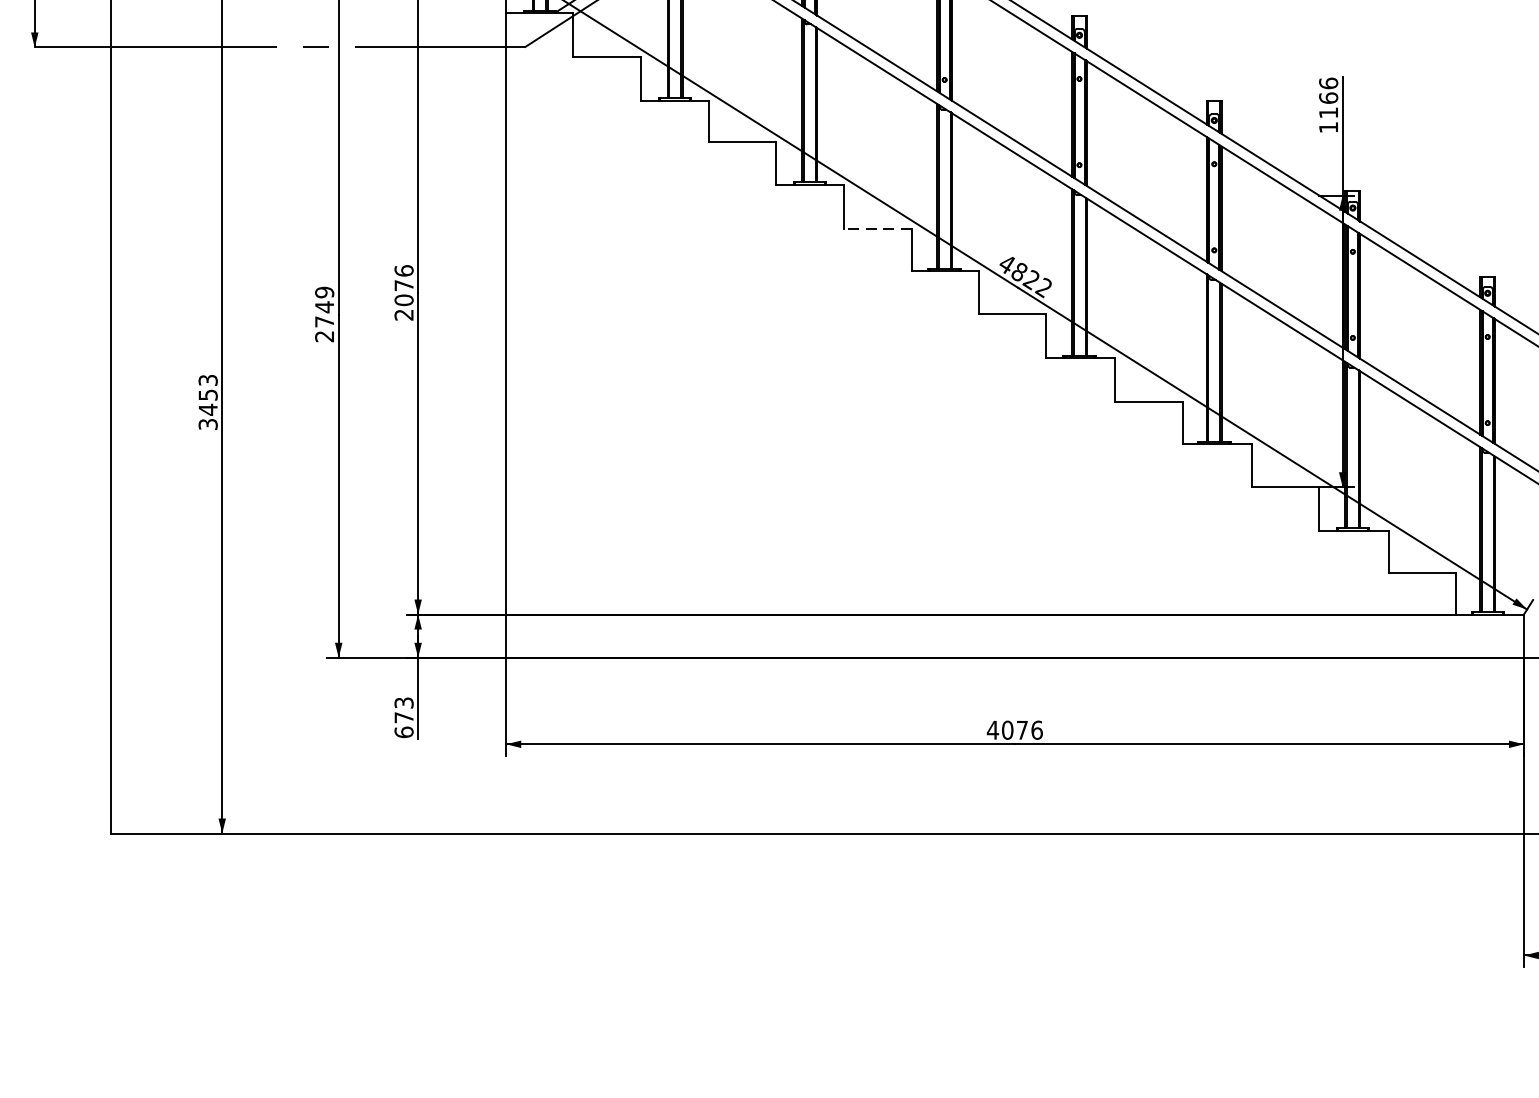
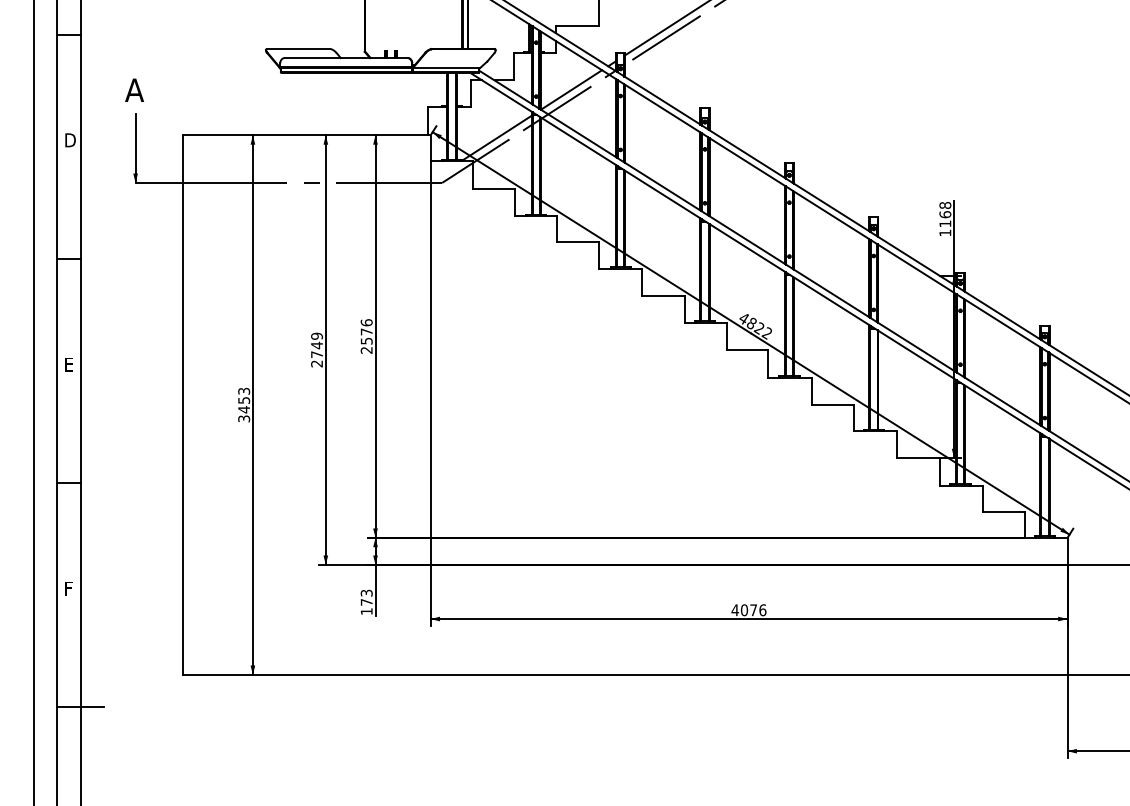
text: (1328, 81) -> (945, 204), 1166 -> 1168
line: (876, 228) -> (662, 296), dashed -> solid
text: (403, 299) -> (366, 340), 2076 -> 2576
text: (403, 732) -> (366, 611), 673 -> 173

